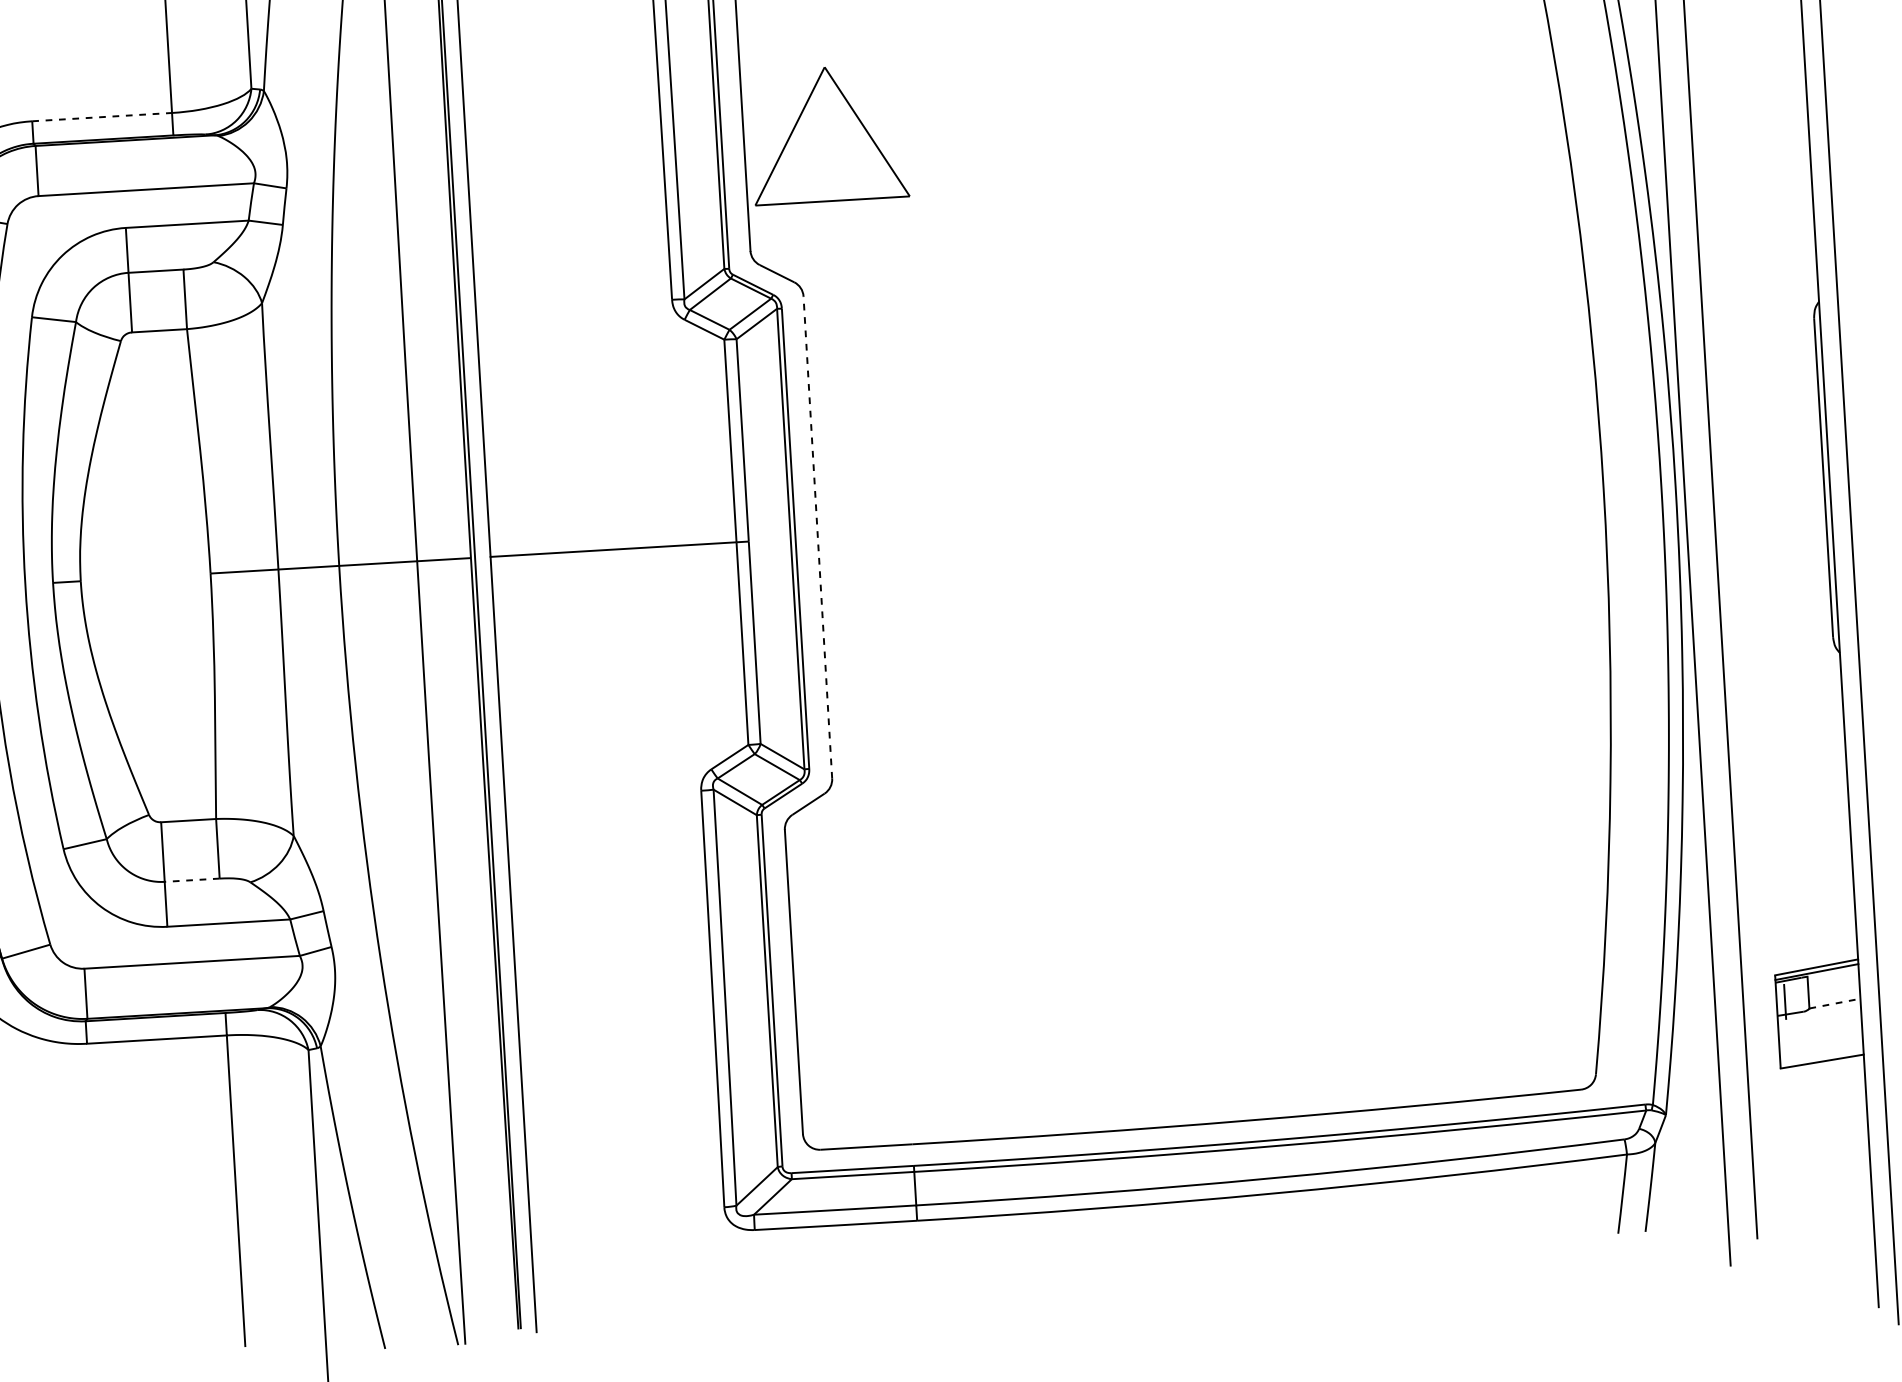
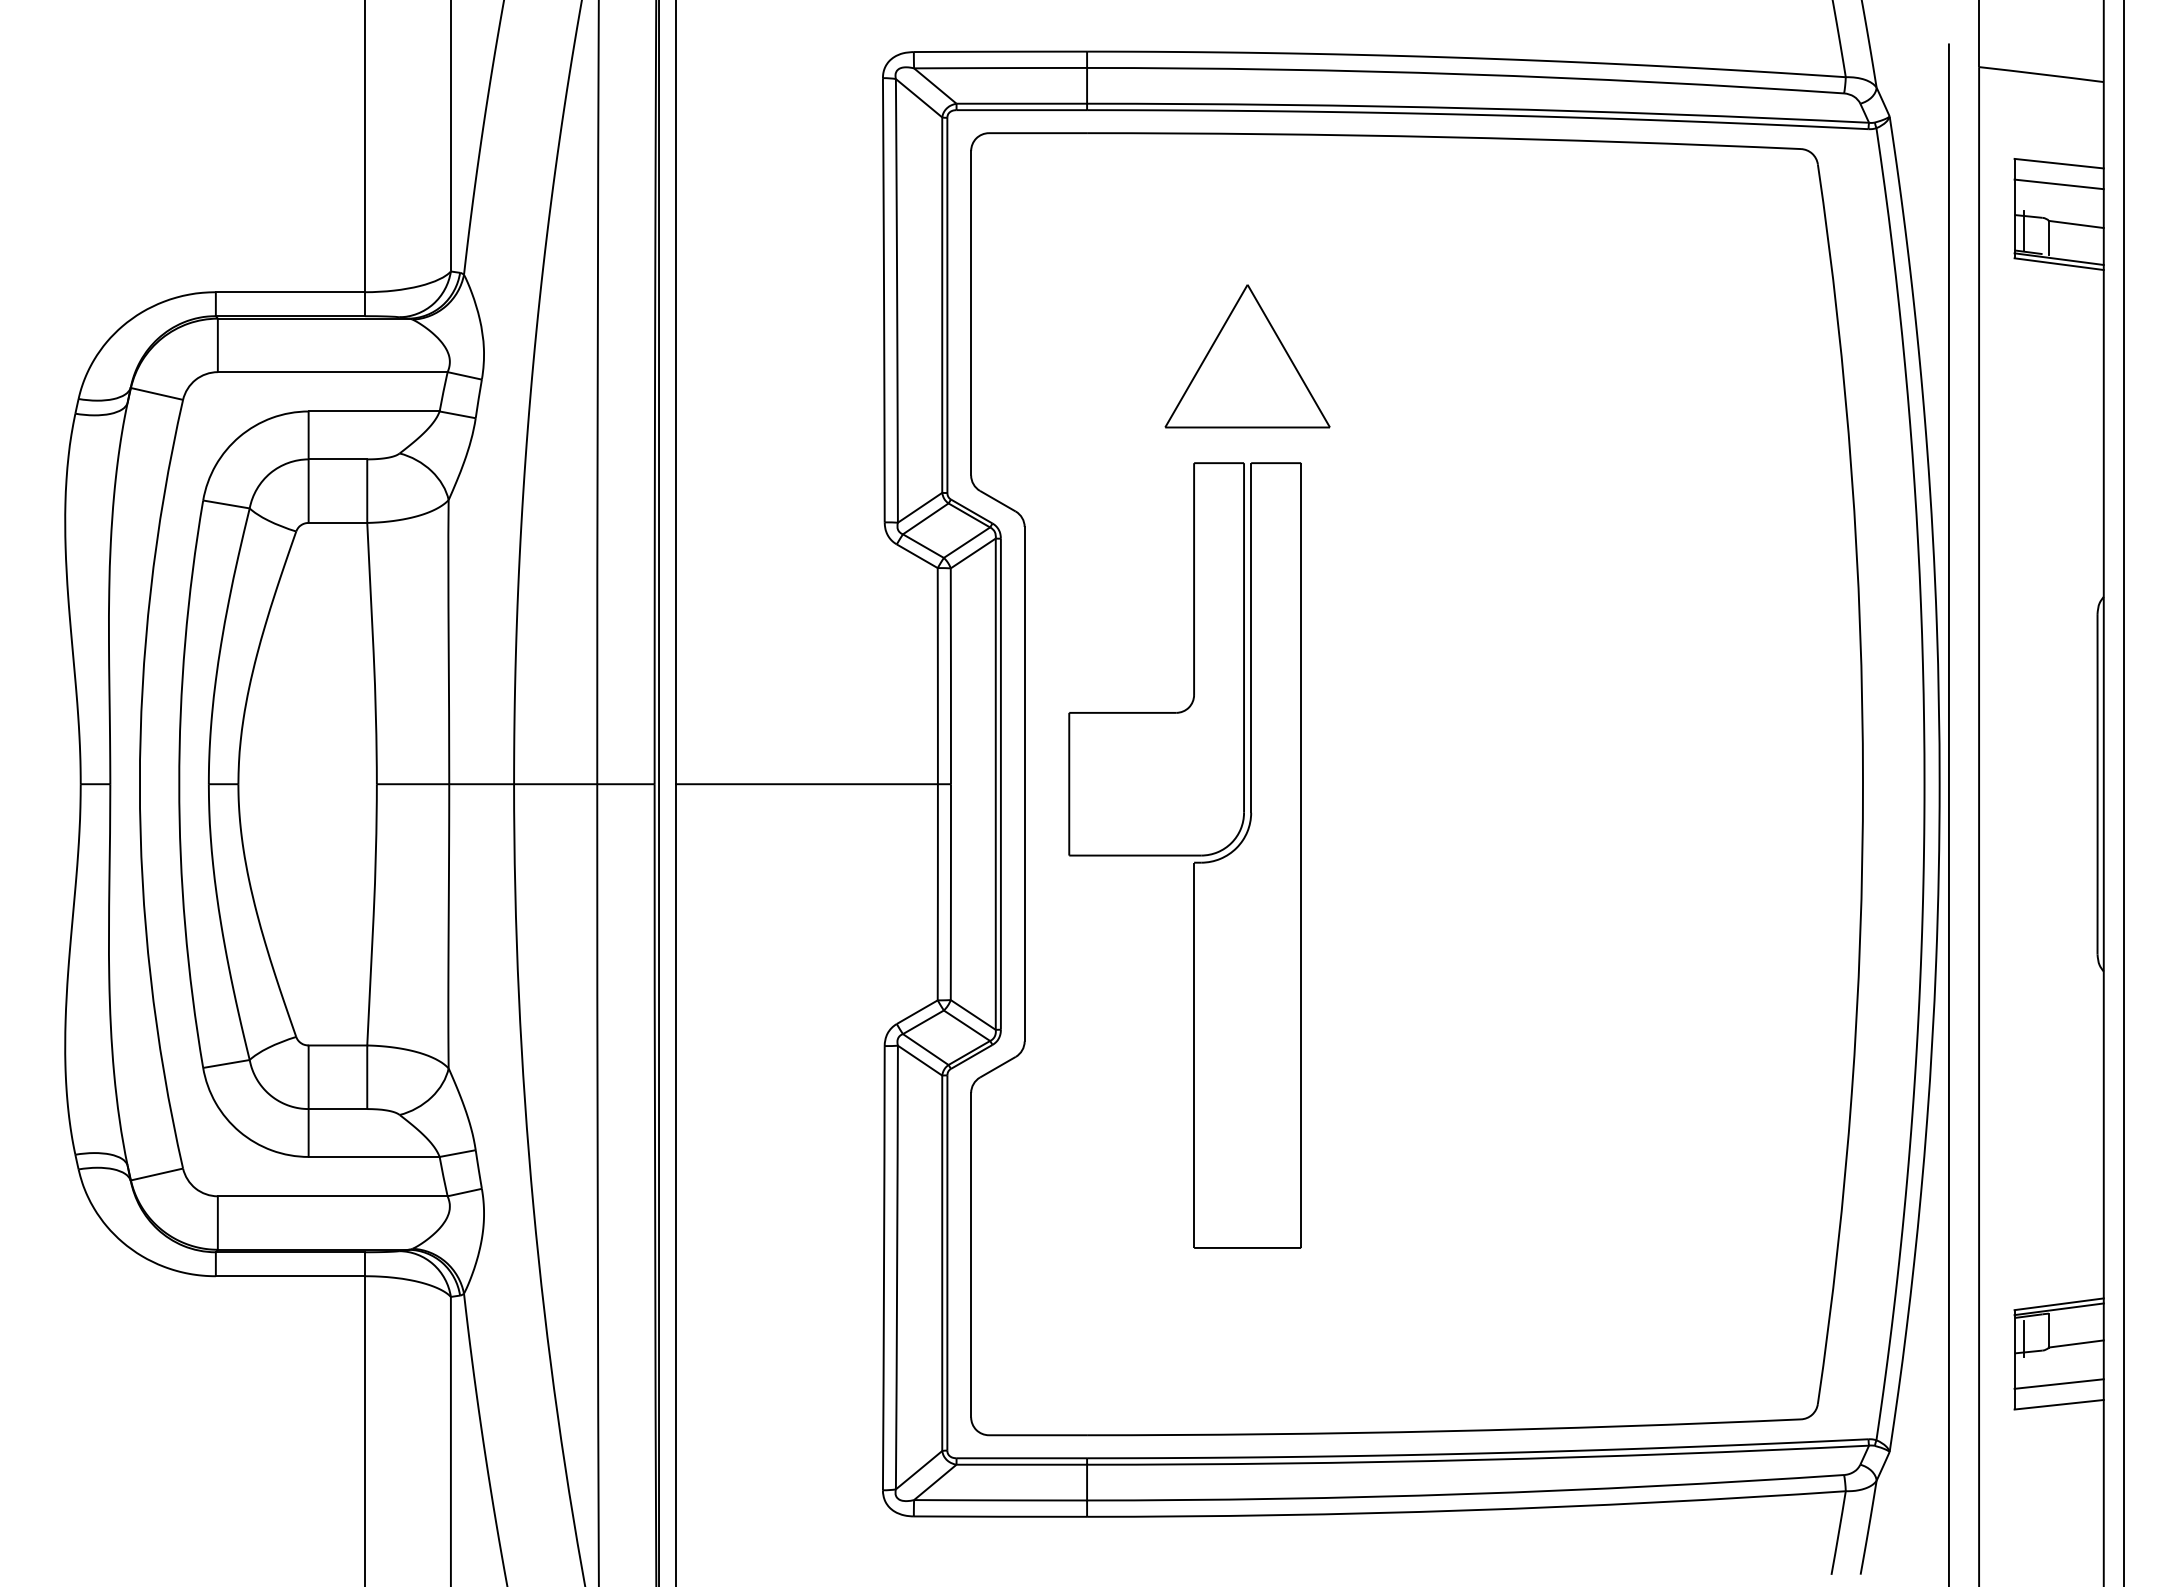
line: (102, 117) -> (290, 292), dashed -> solid
part: (828, 134) -> (1247, 356), moved
line: (817, 536) -> (1024, 783), dashed -> solid
part: (971, 595) -> (1184, 855), added
line: (191, 880) -> (337, 1109), dashed -> solid
line: (1835, 1003) -> (2076, 1343), dashed -> solid
line: (1820, 1041) -> (2058, 1383), added

